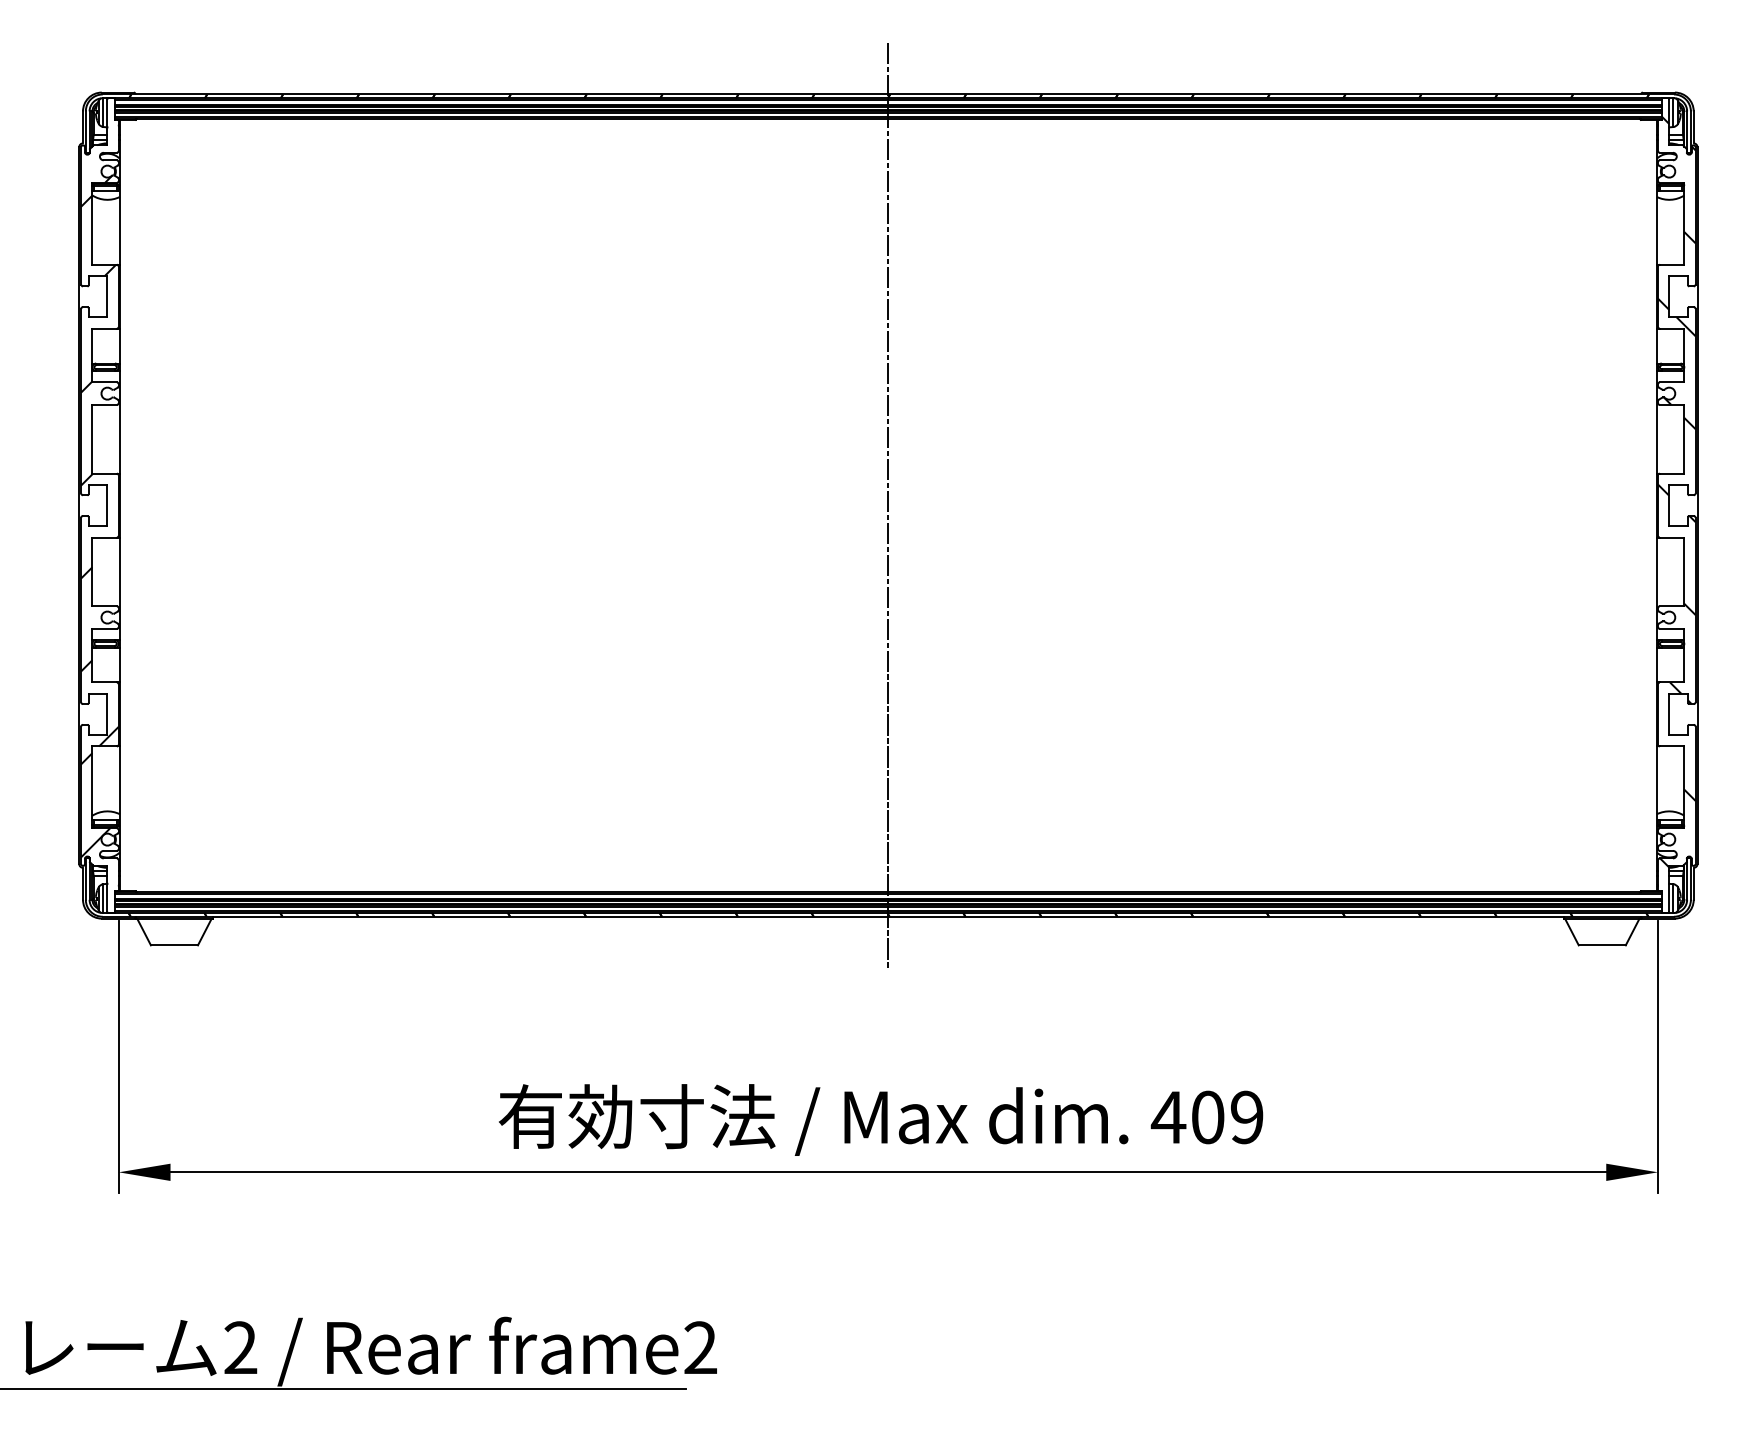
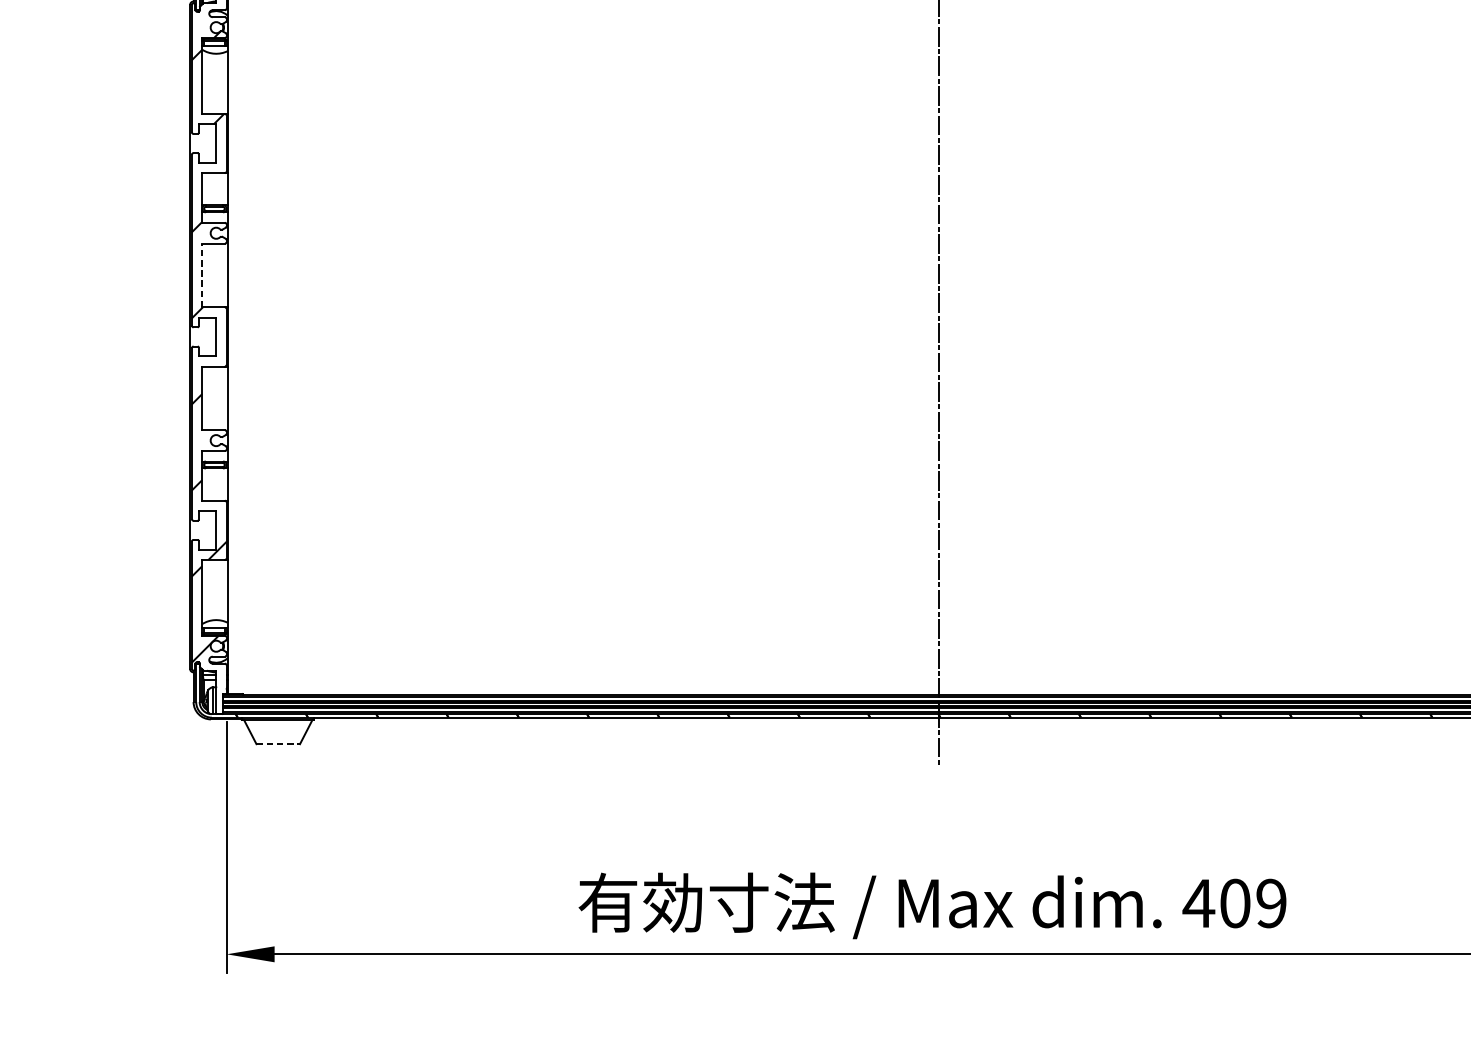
line: (92, 438) -> (202, 274), solid -> dashed
line: (174, 945) -> (278, 744), solid -> dashed

